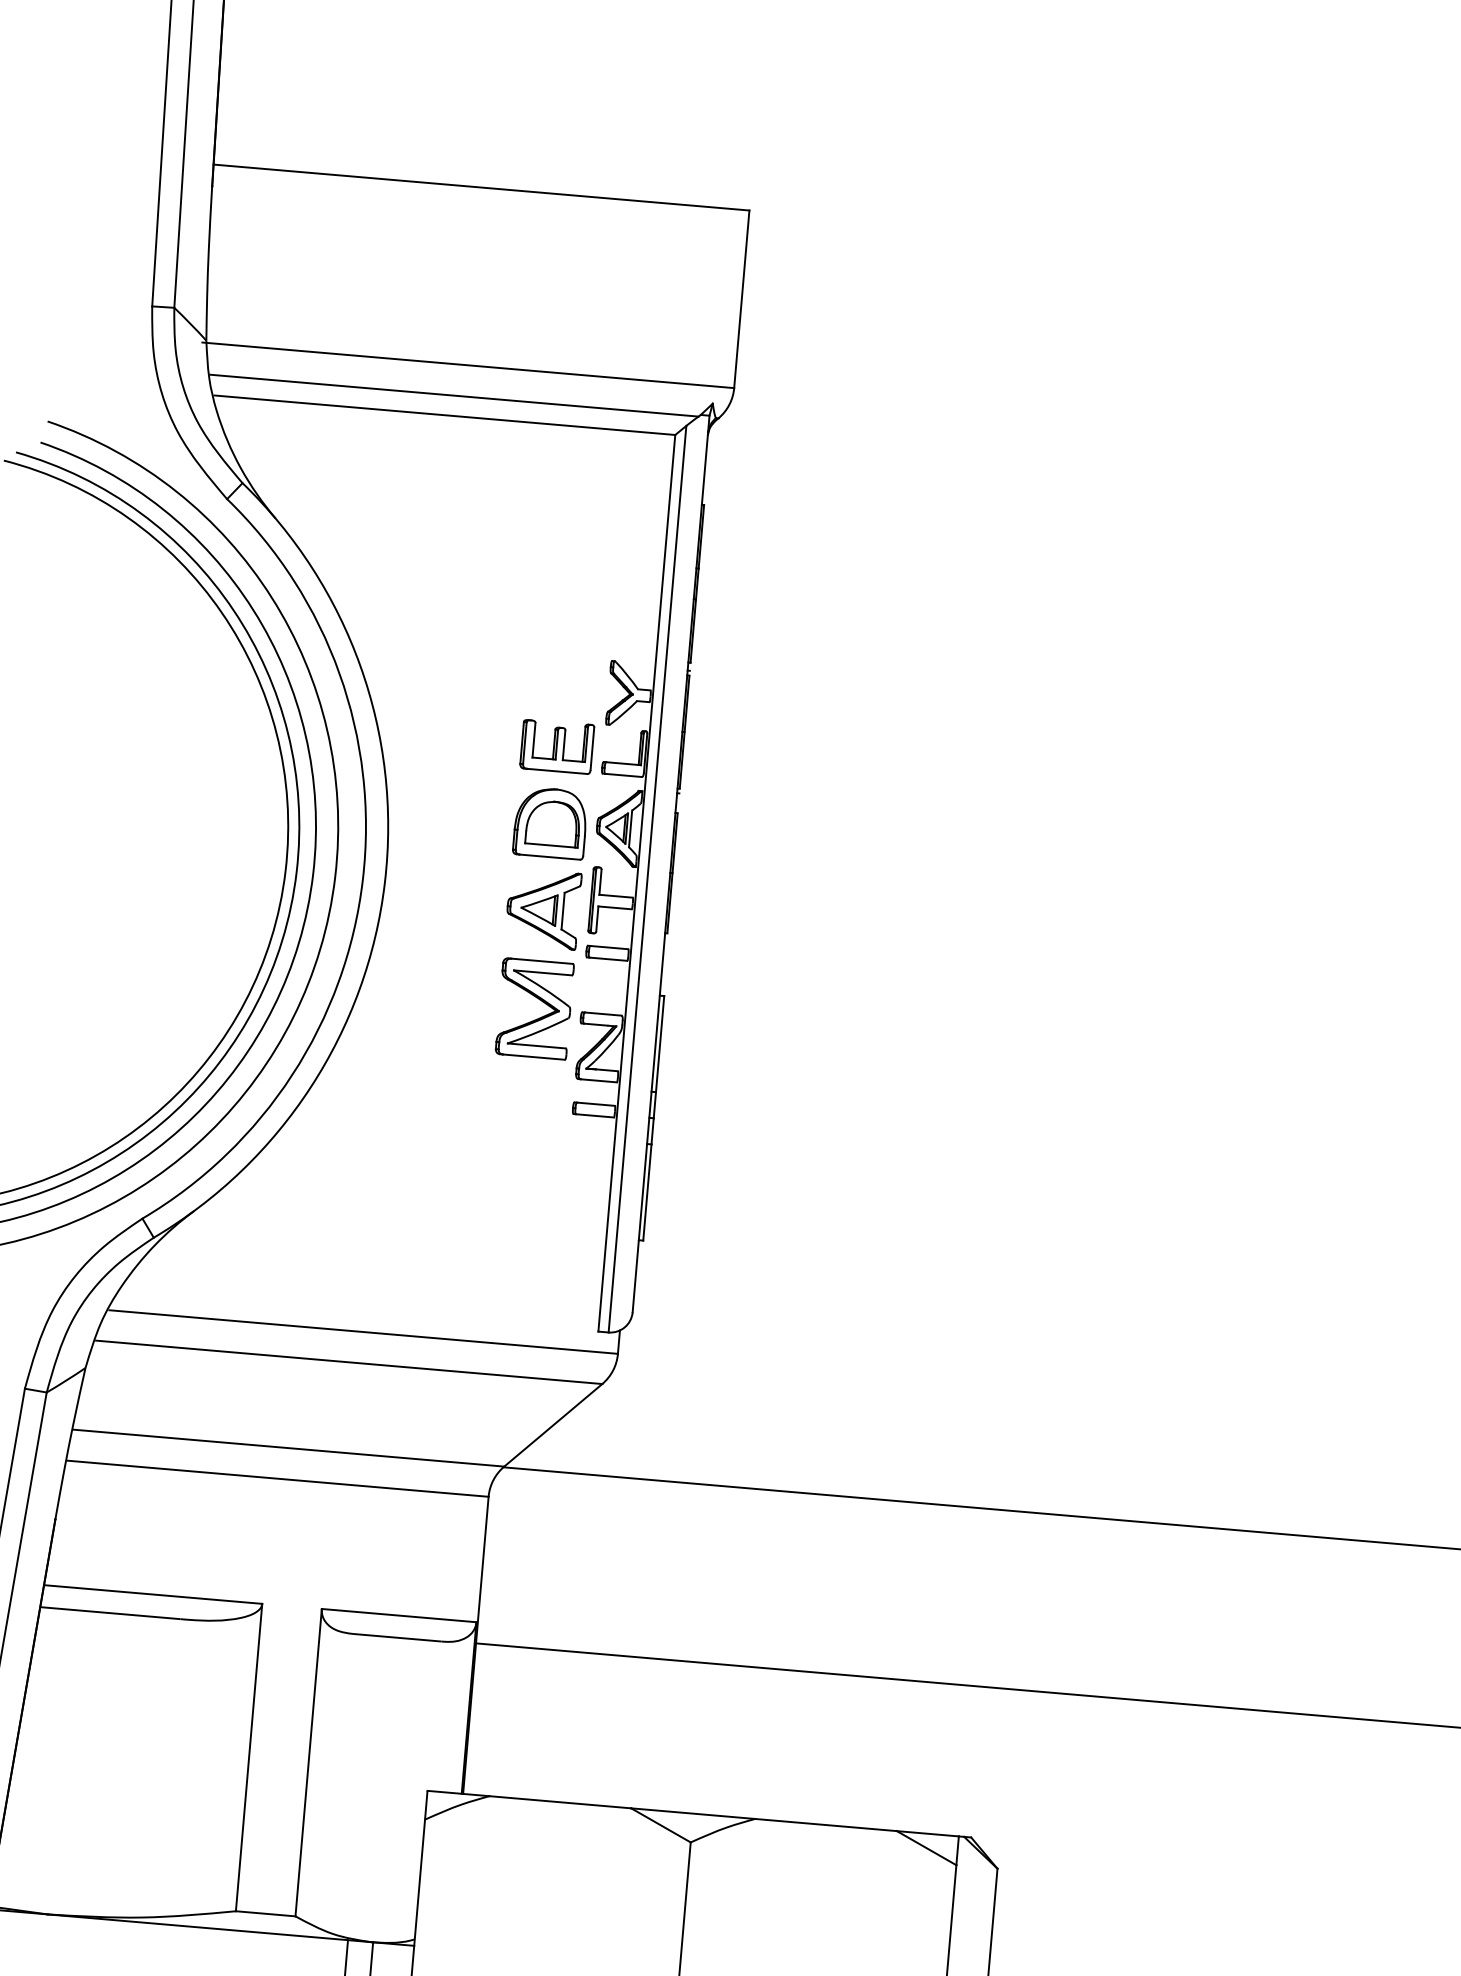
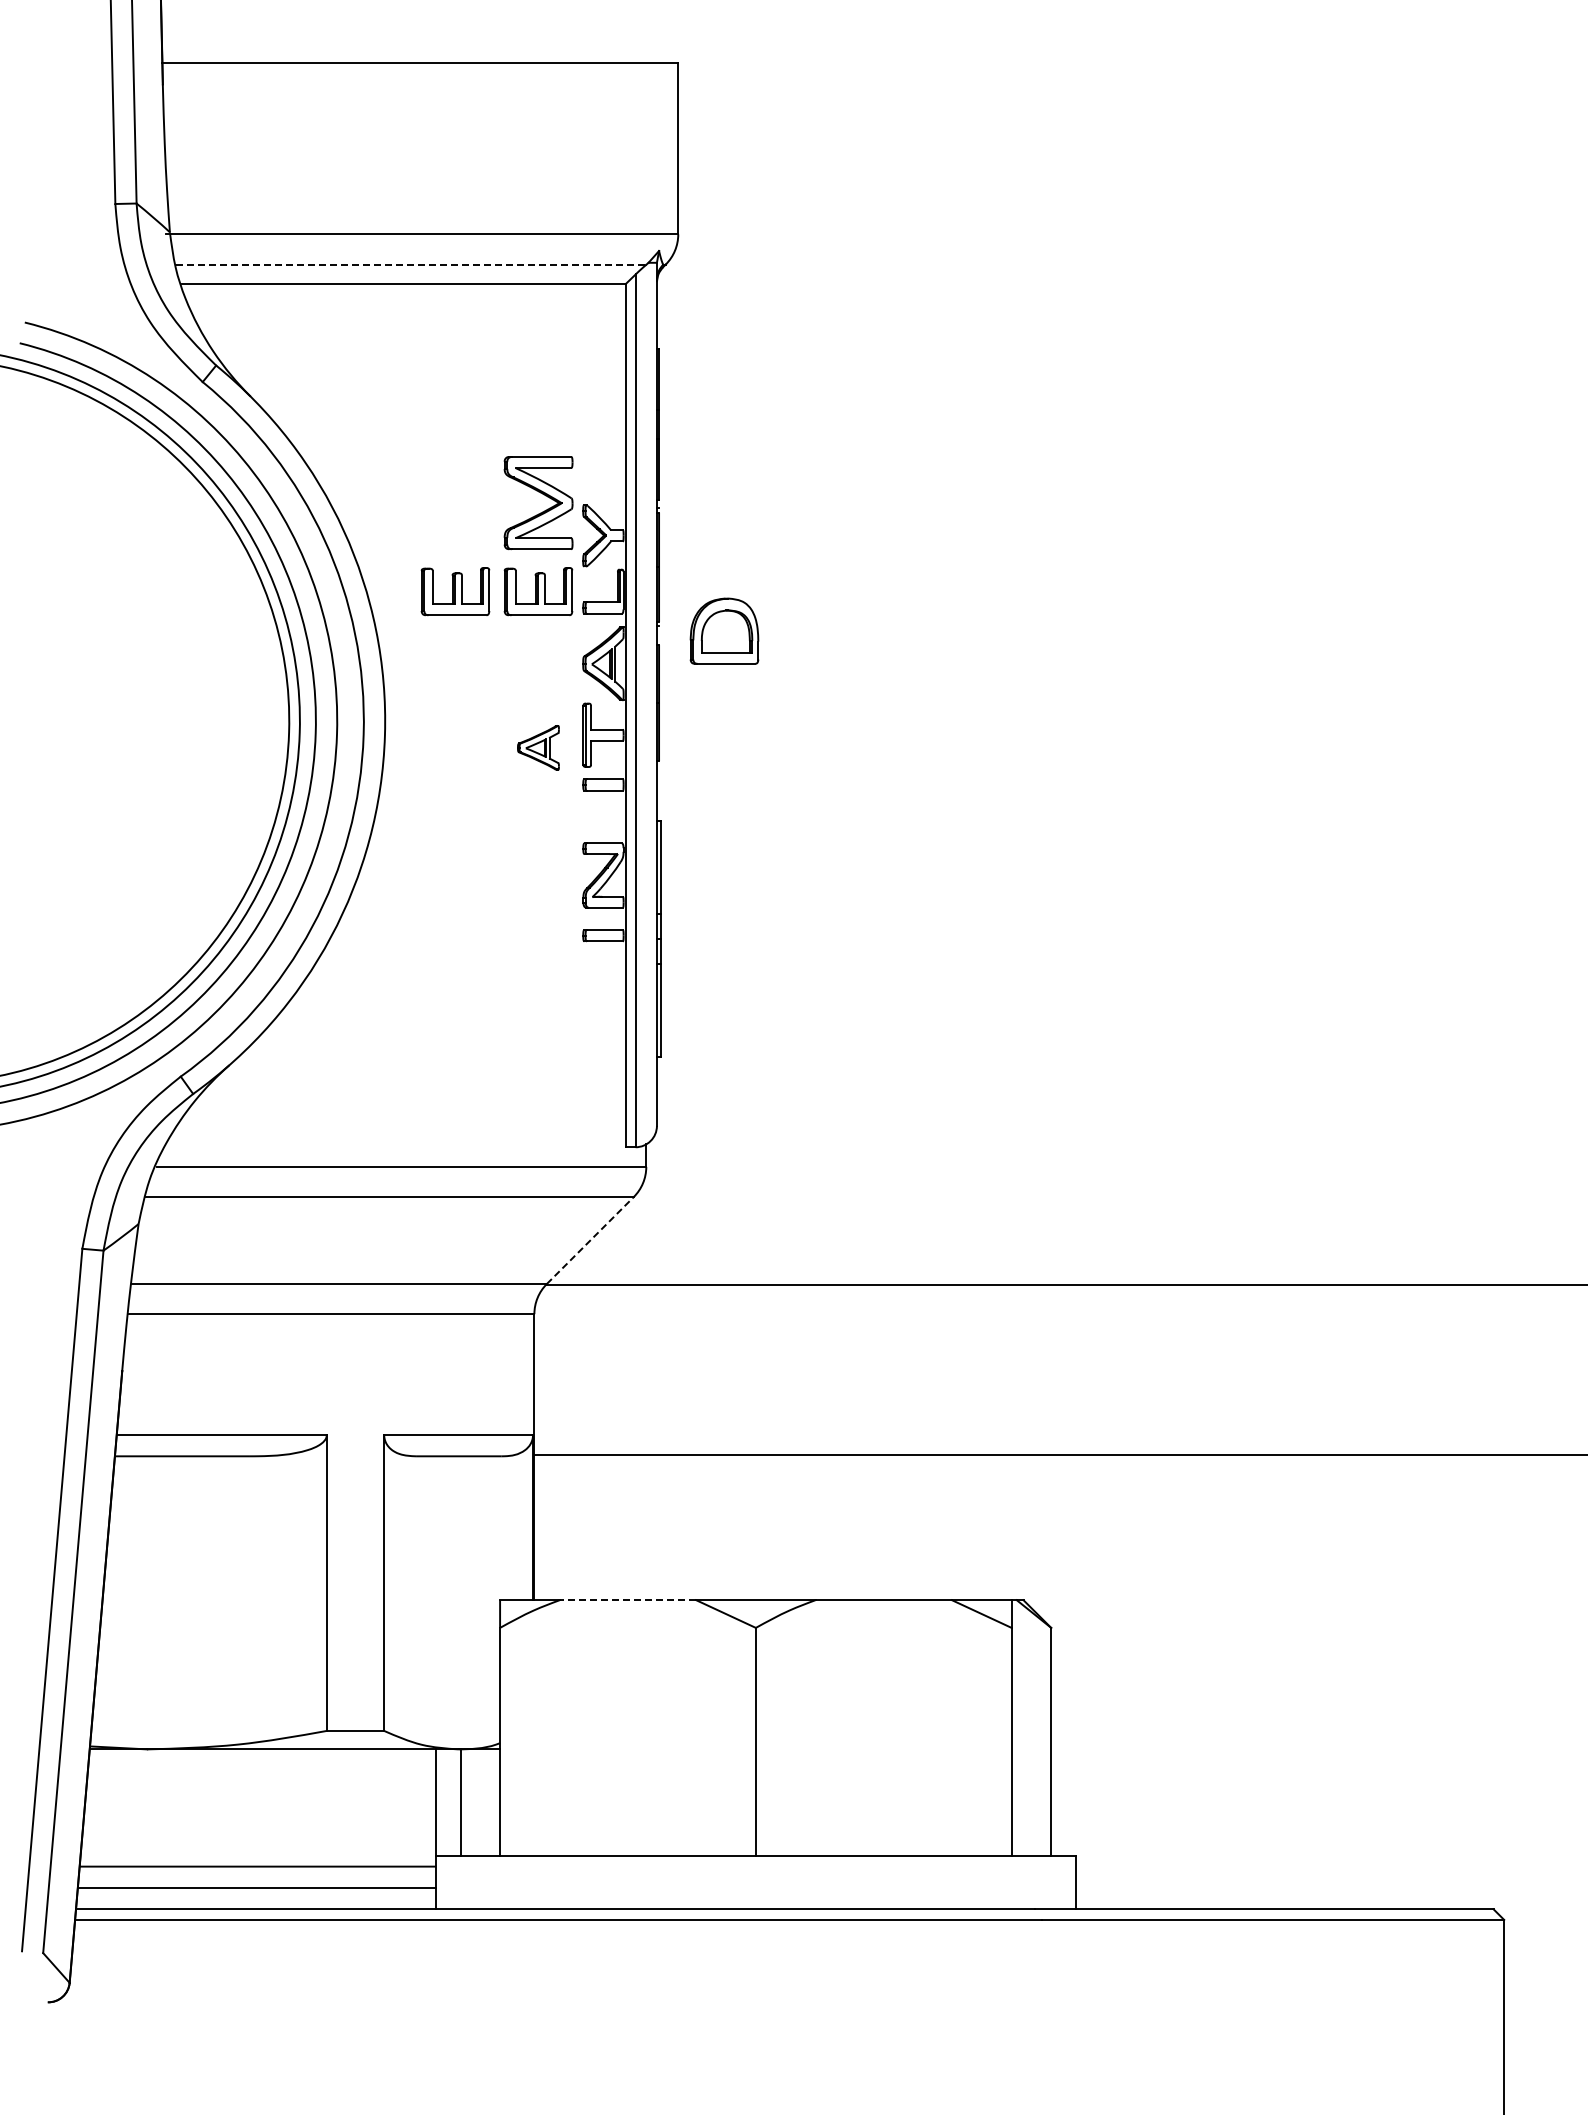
line: (454, 395) -> (411, 264), solid -> dashed
part: (471, 739) -> (455, 591), added
part: (550, 822) -> (724, 630), moved
part: (543, 908) -> (538, 747), size x0.6
part: (538, 1018) -> (542, 511), moved
line: (553, 1425) -> (590, 1240), solid -> dashed
line: (559, 1802) -> (627, 1600), solid -> dashed

